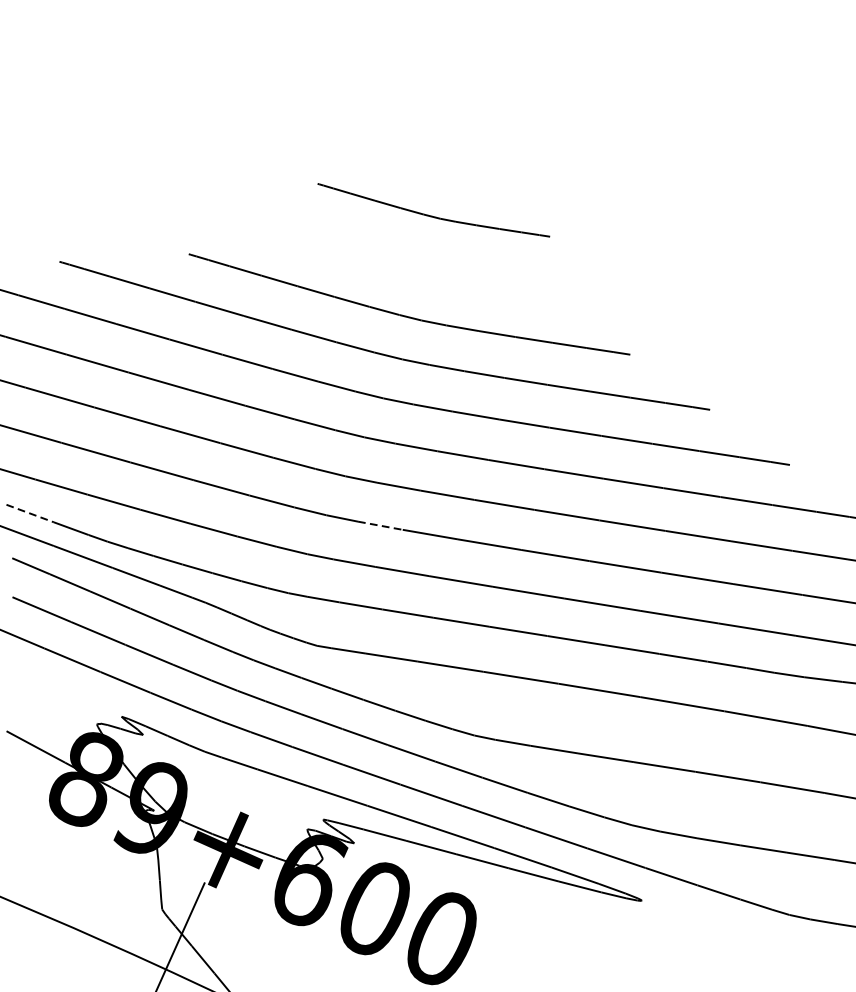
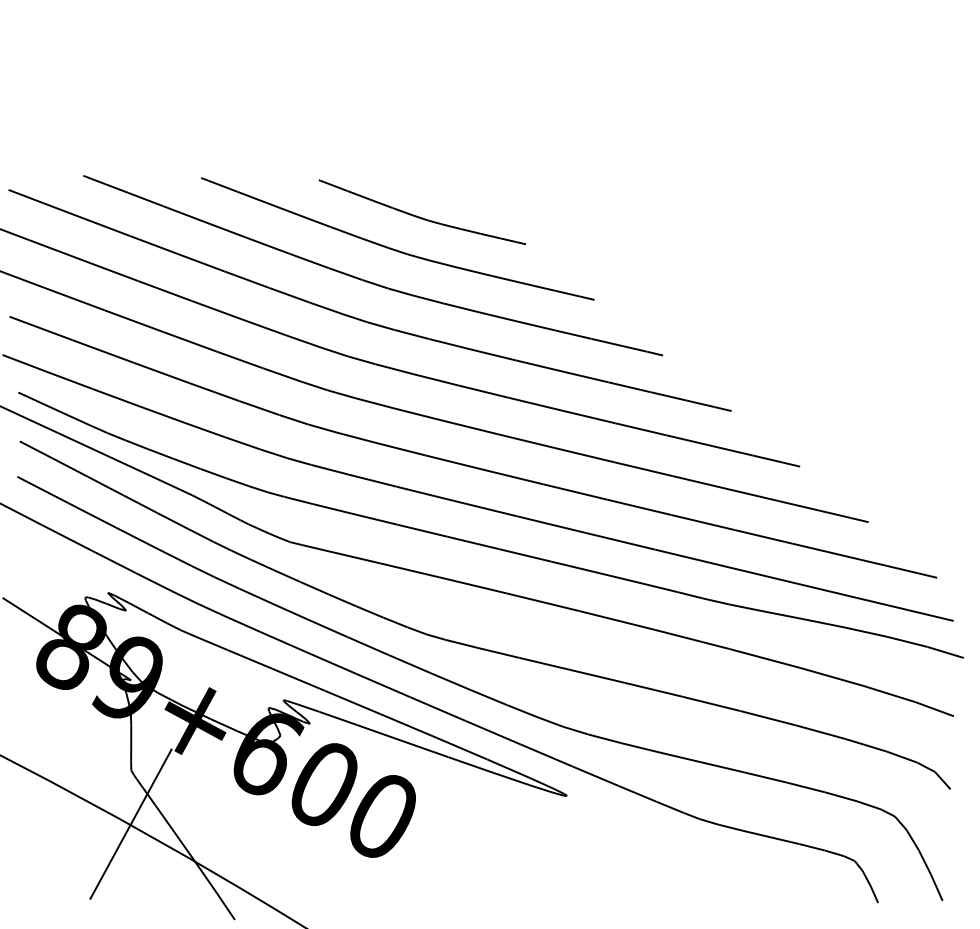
part: (433, 210) -> (422, 212), moved
line: (30, 513) -> (39, 402), dashed -> solid
line: (379, 525) -> (355, 437), dashed -> solid

